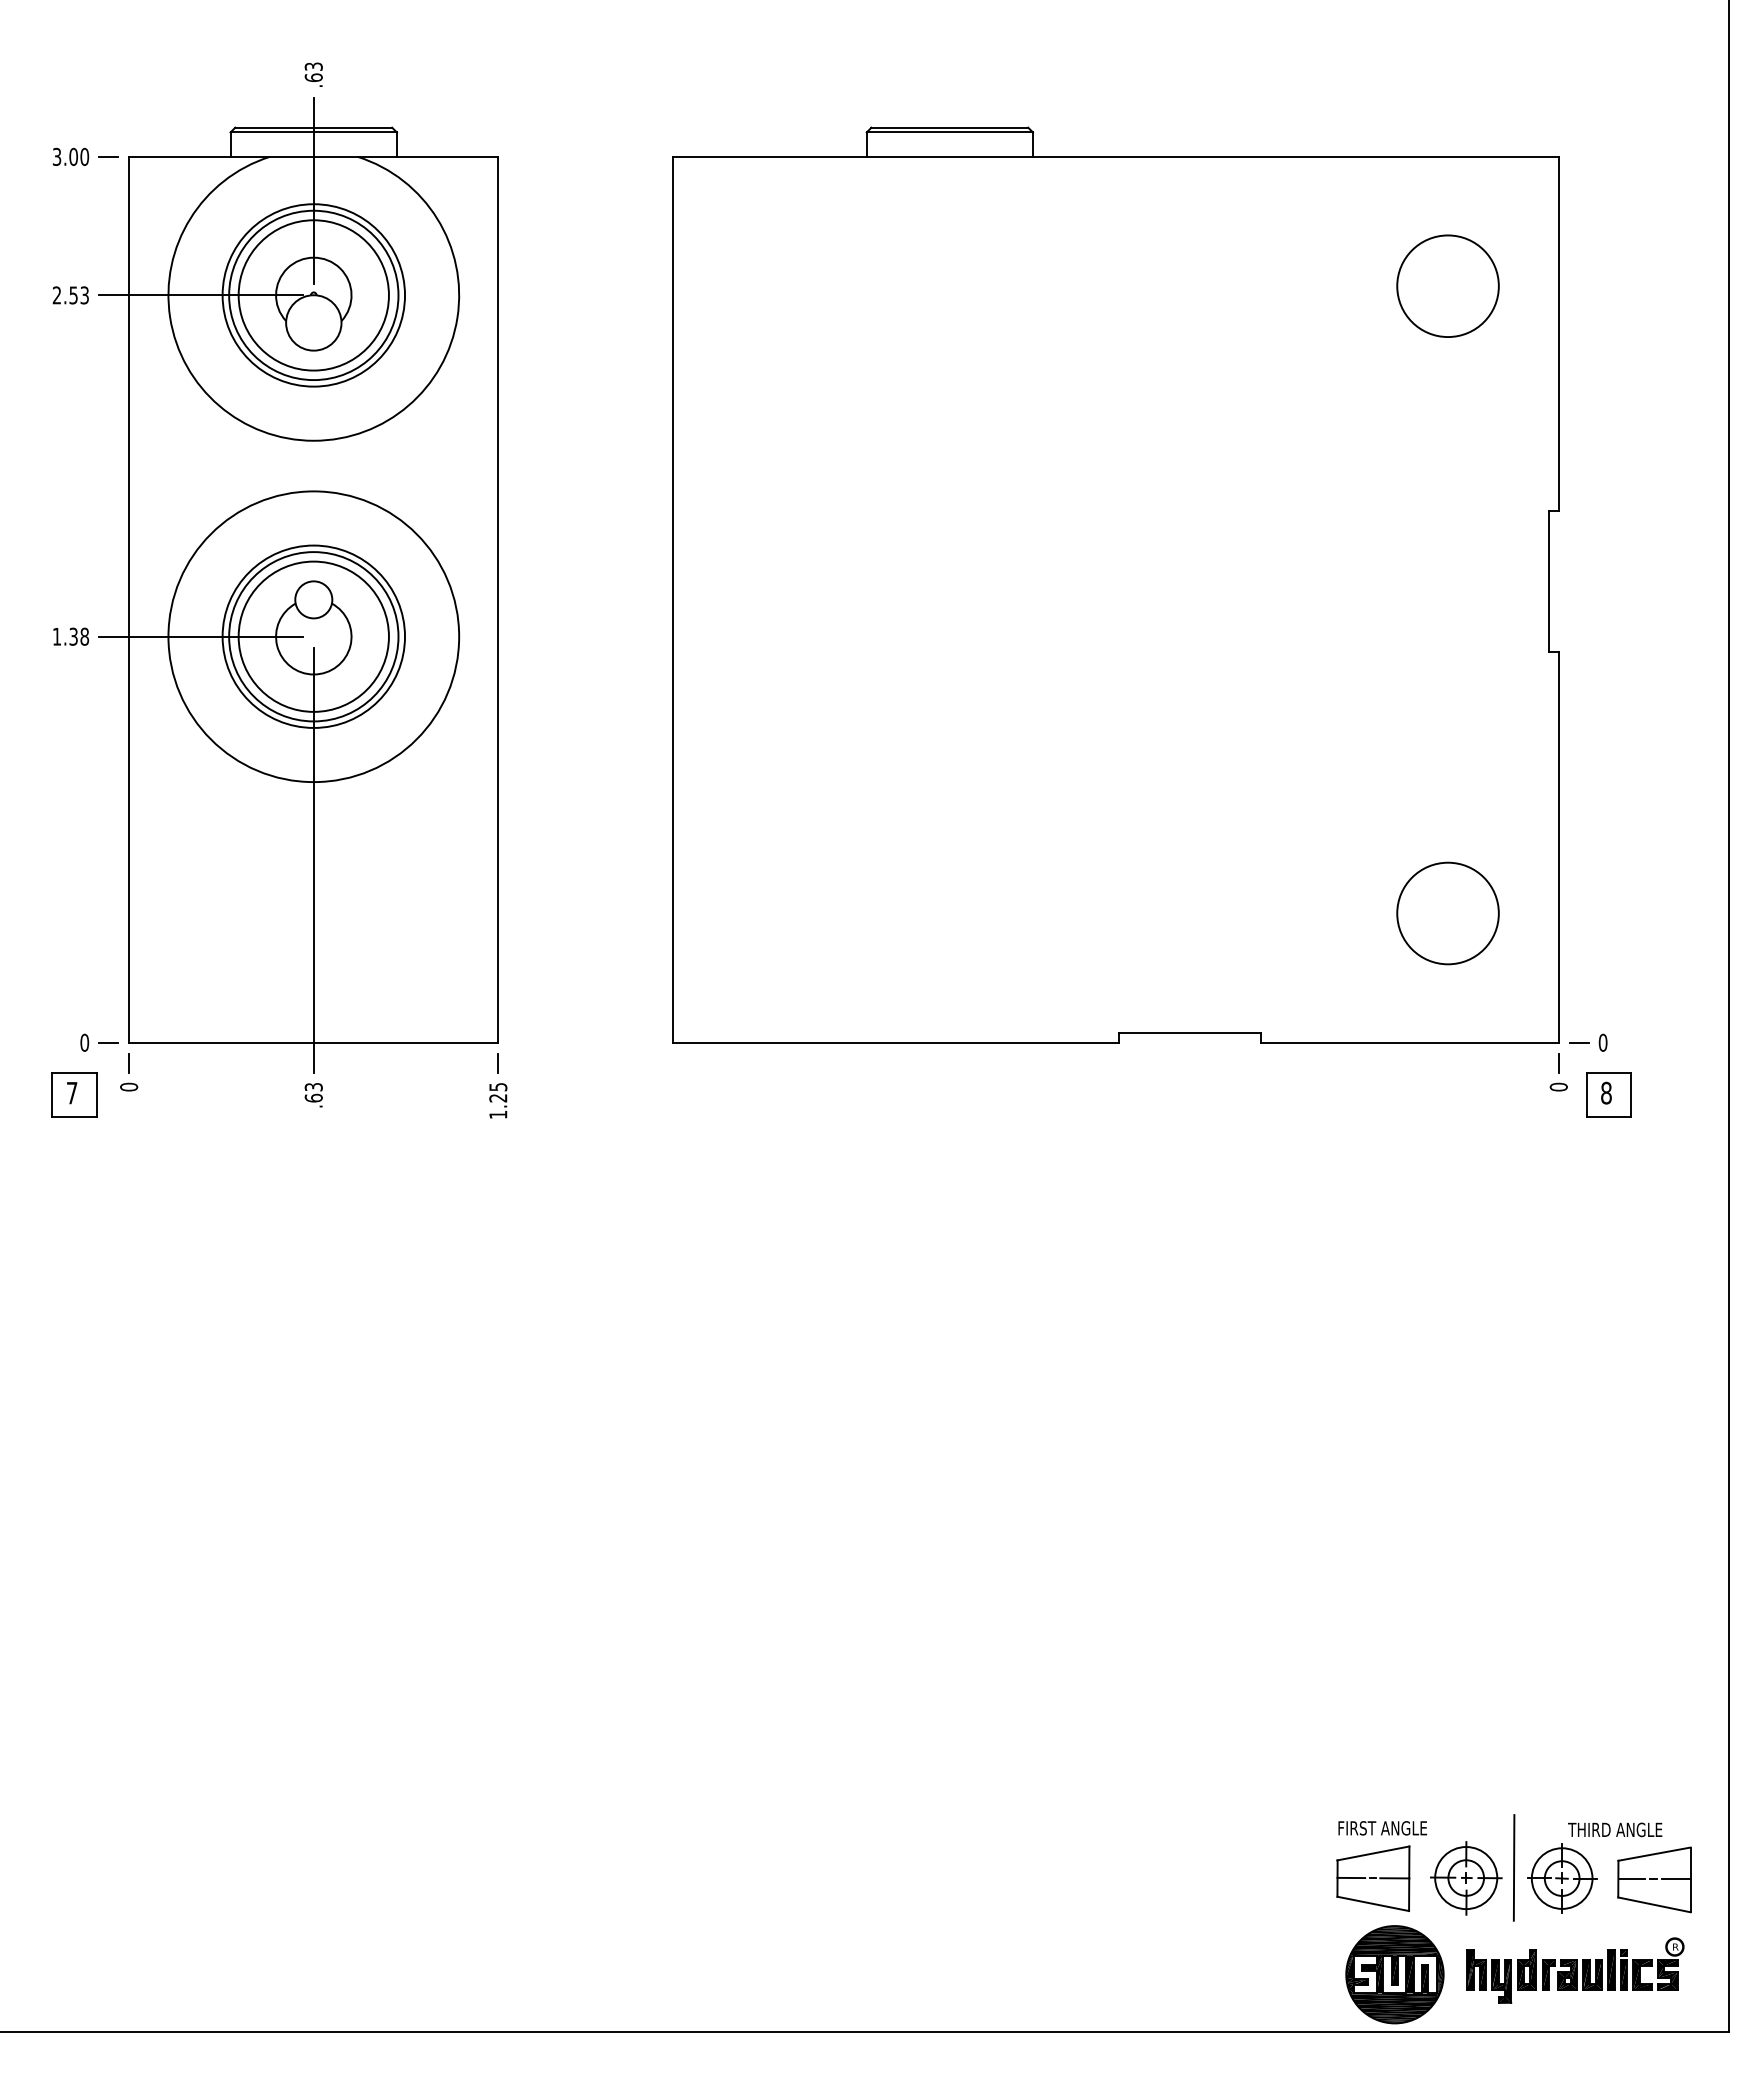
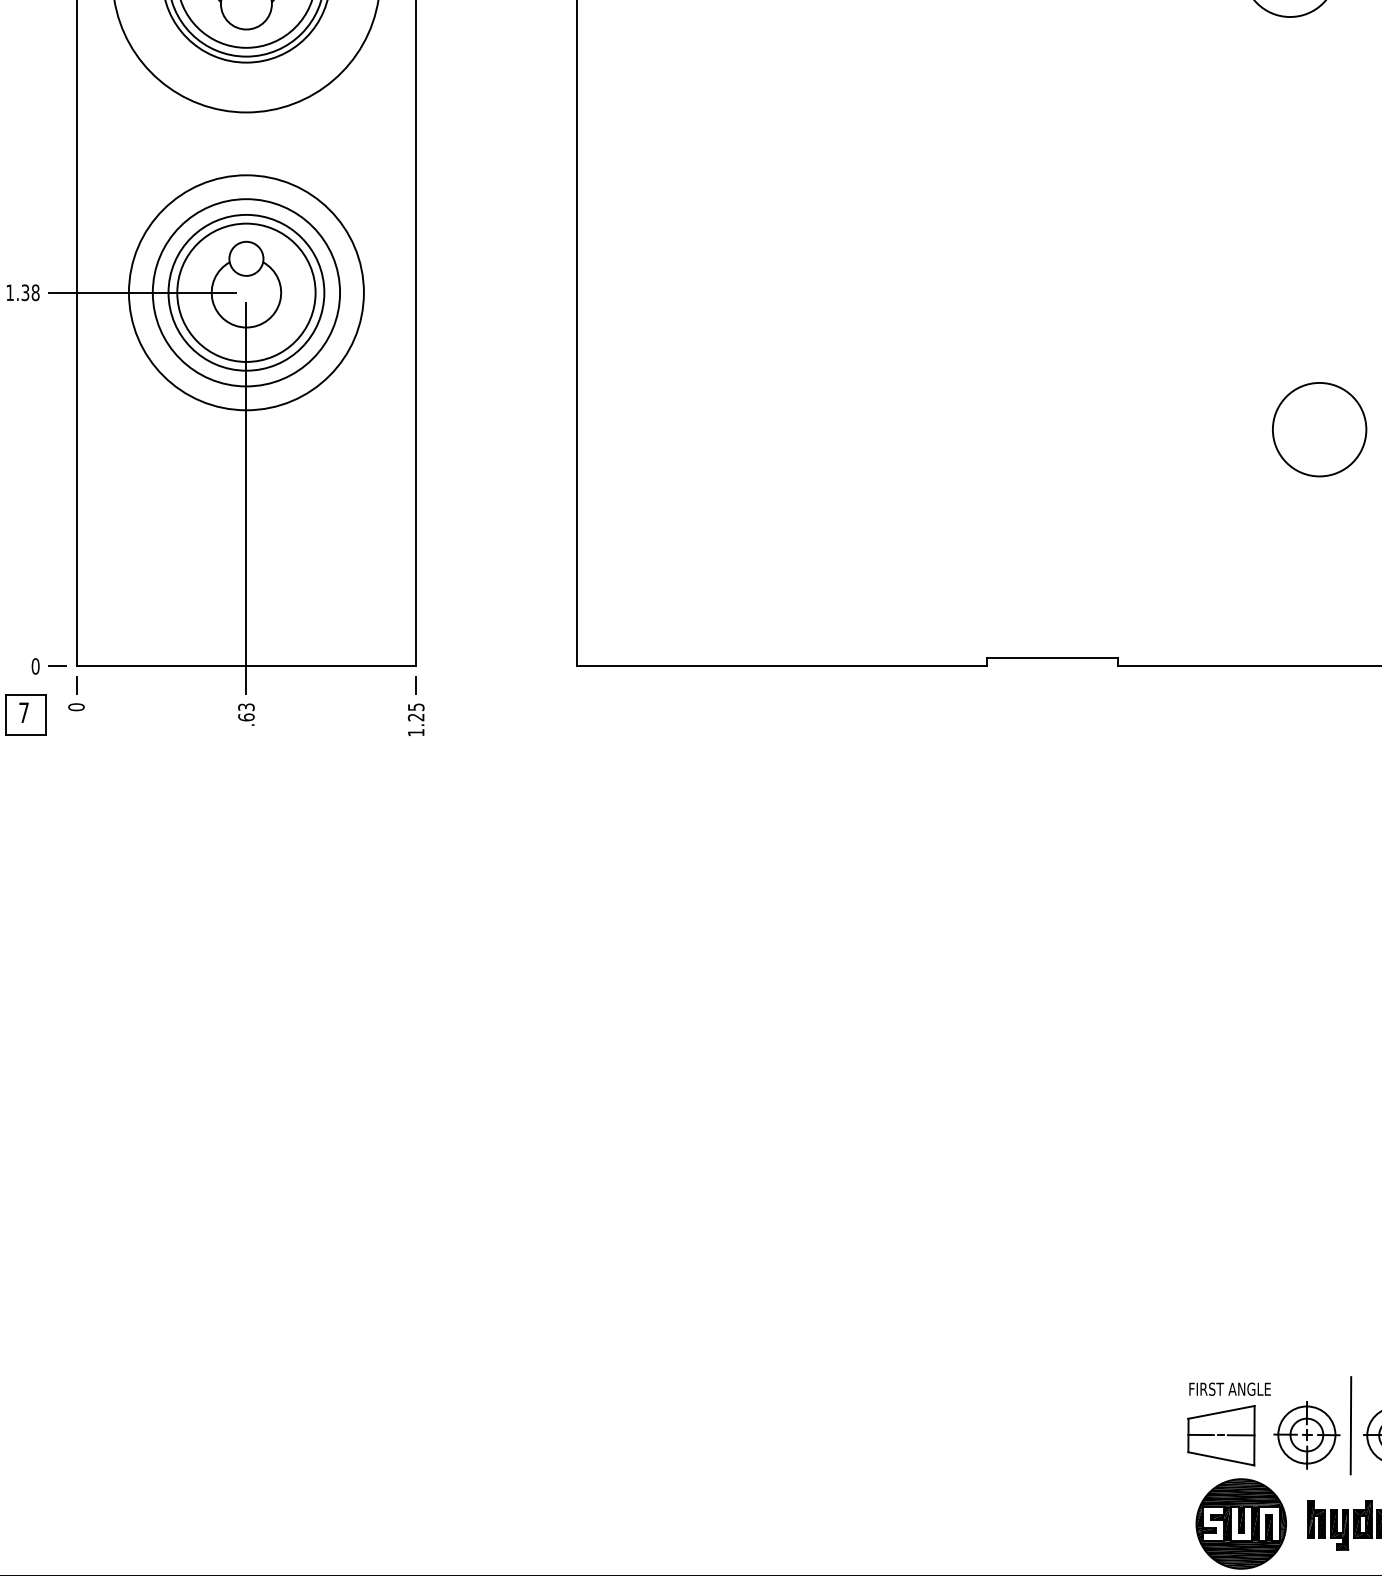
circle: (313, 636) -> (246, 292), size x0.7
circle: (313, 636) -> (246, 292), size x1.4
circle: (1447, 913) -> (1319, 429), moved

